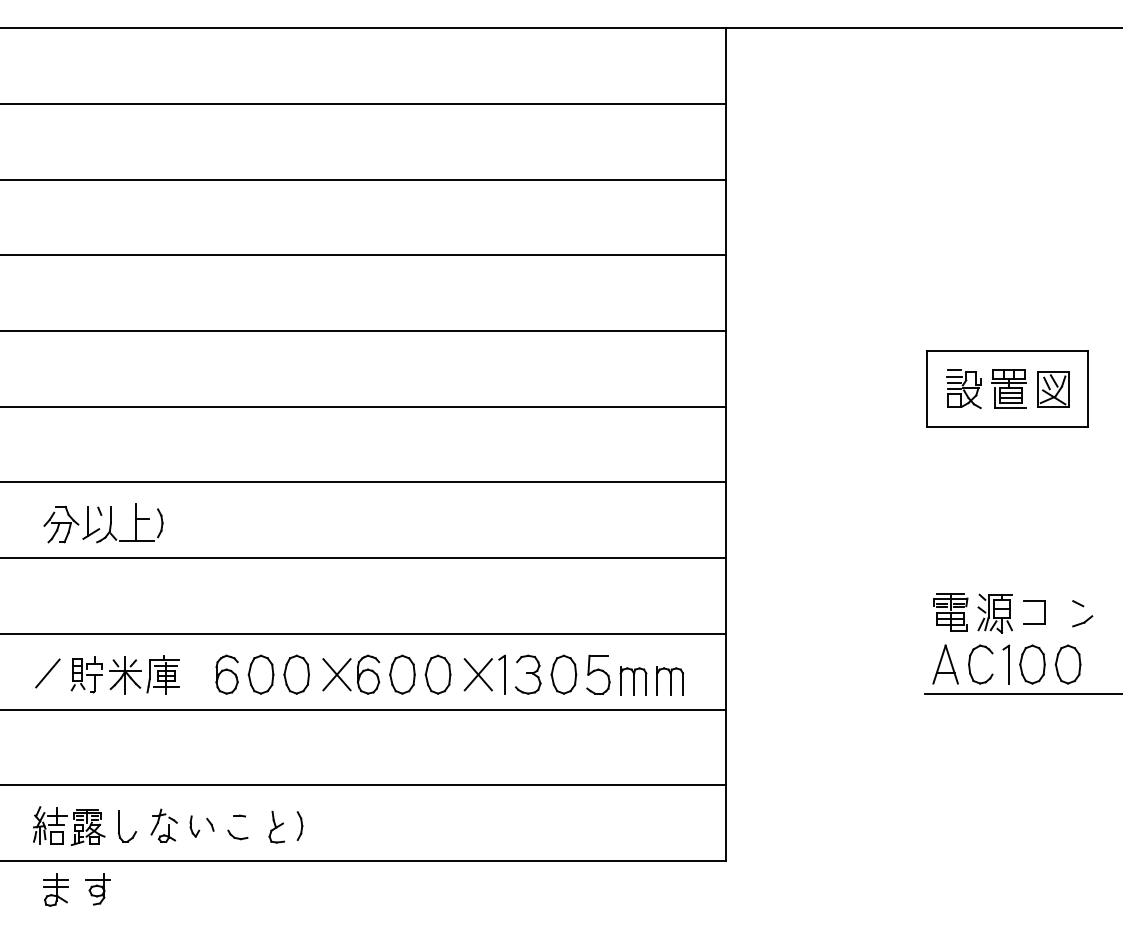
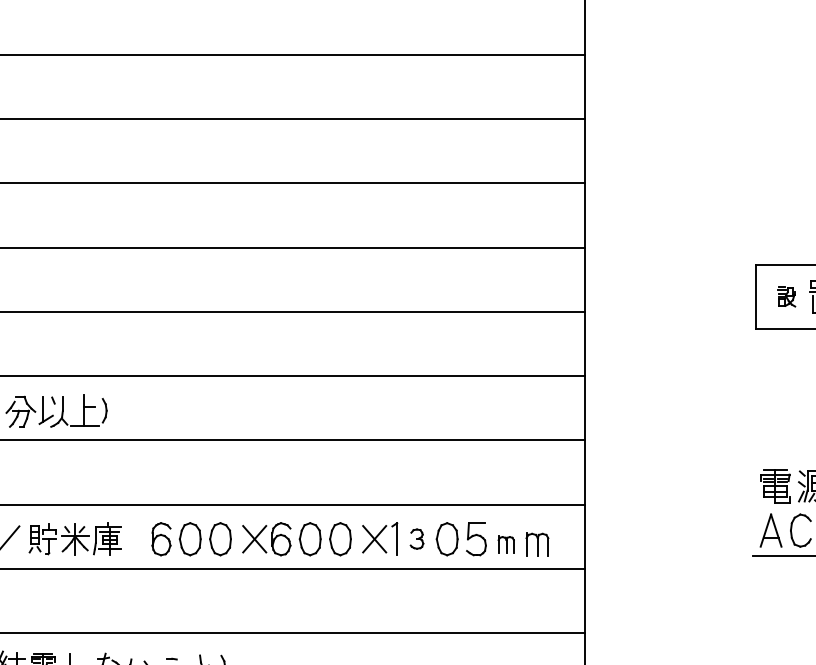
part: (963, 388) -> (786, 296), size x0.6
part: (528, 674) -> (417, 539), size x0.6
part: (633, 680) -> (506, 544), size x0.7

